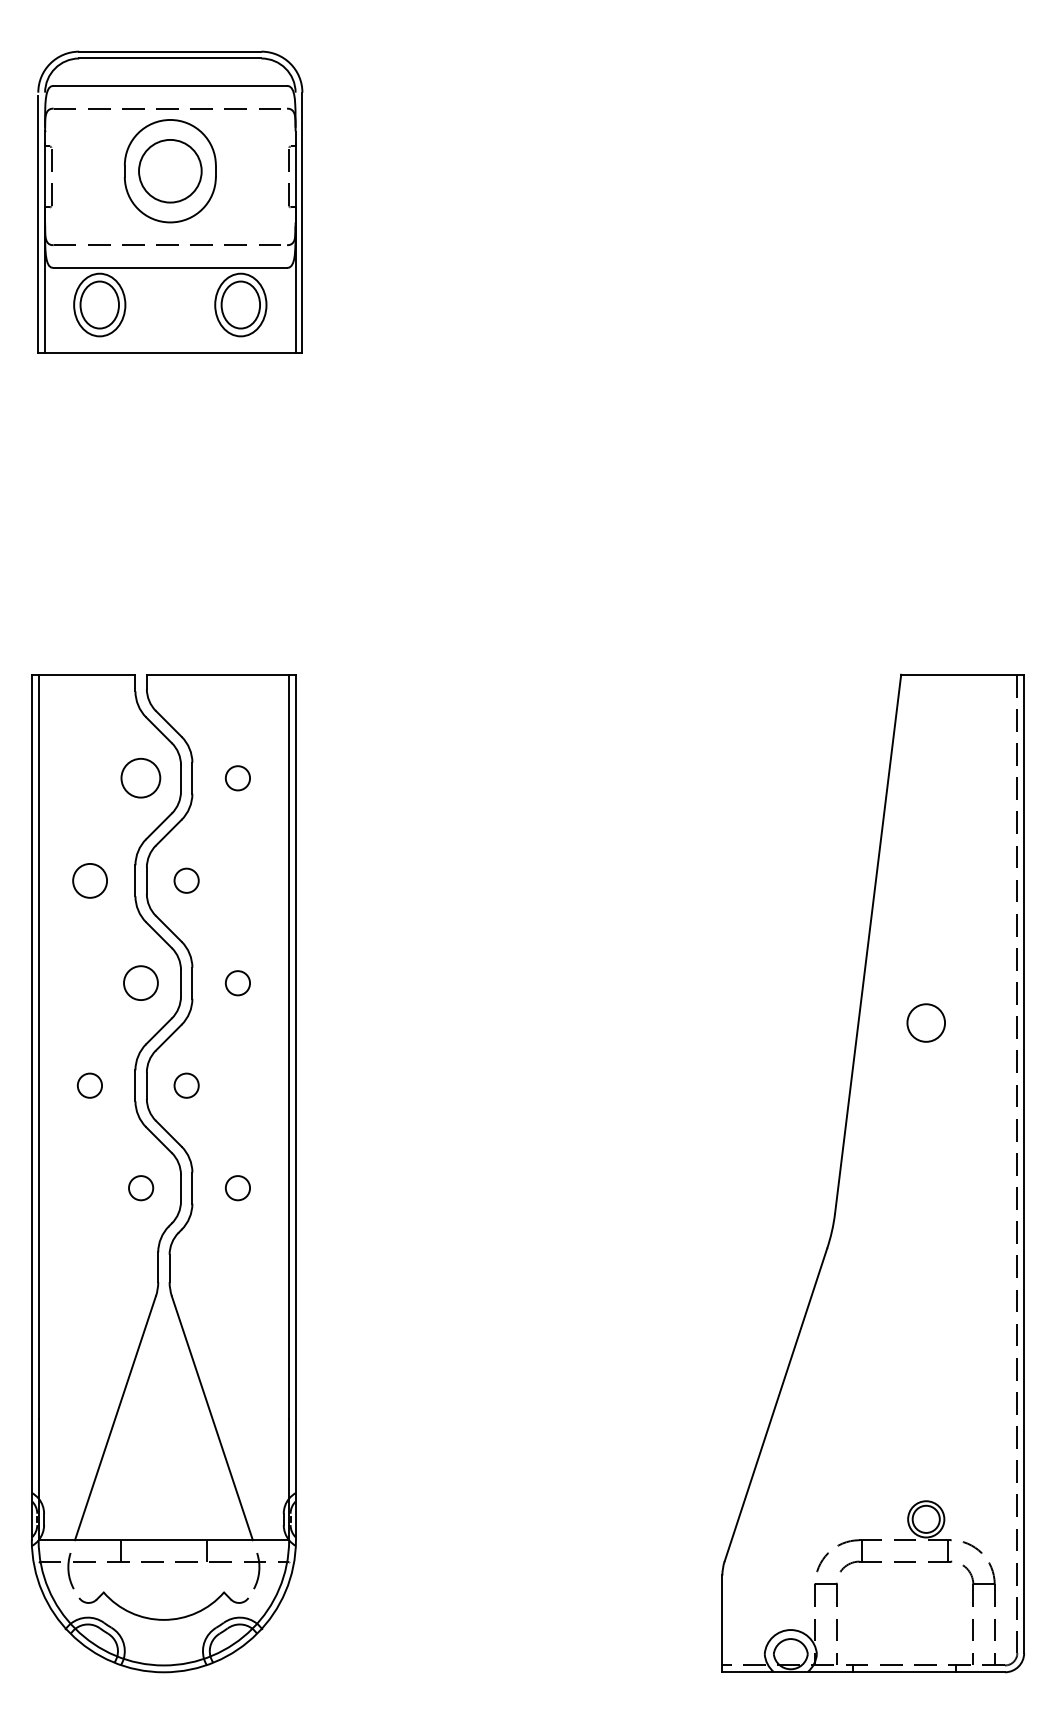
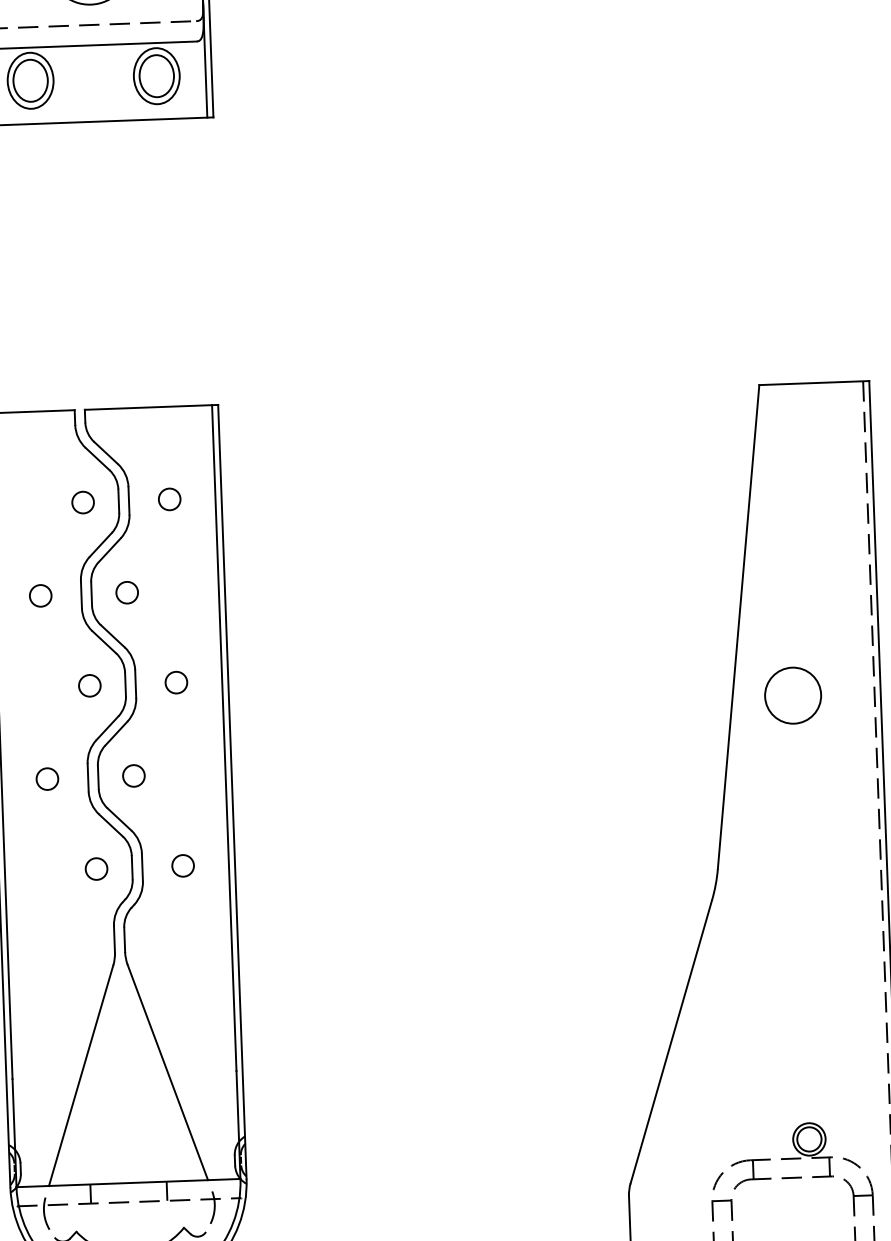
circle: (141, 778) -> (83, 502), size x0.62
circle: (89, 880) -> (40, 595), size x0.71
circle: (141, 983) -> (90, 686), size x0.71
circle: (925, 1022) -> (792, 695), size x1.67

